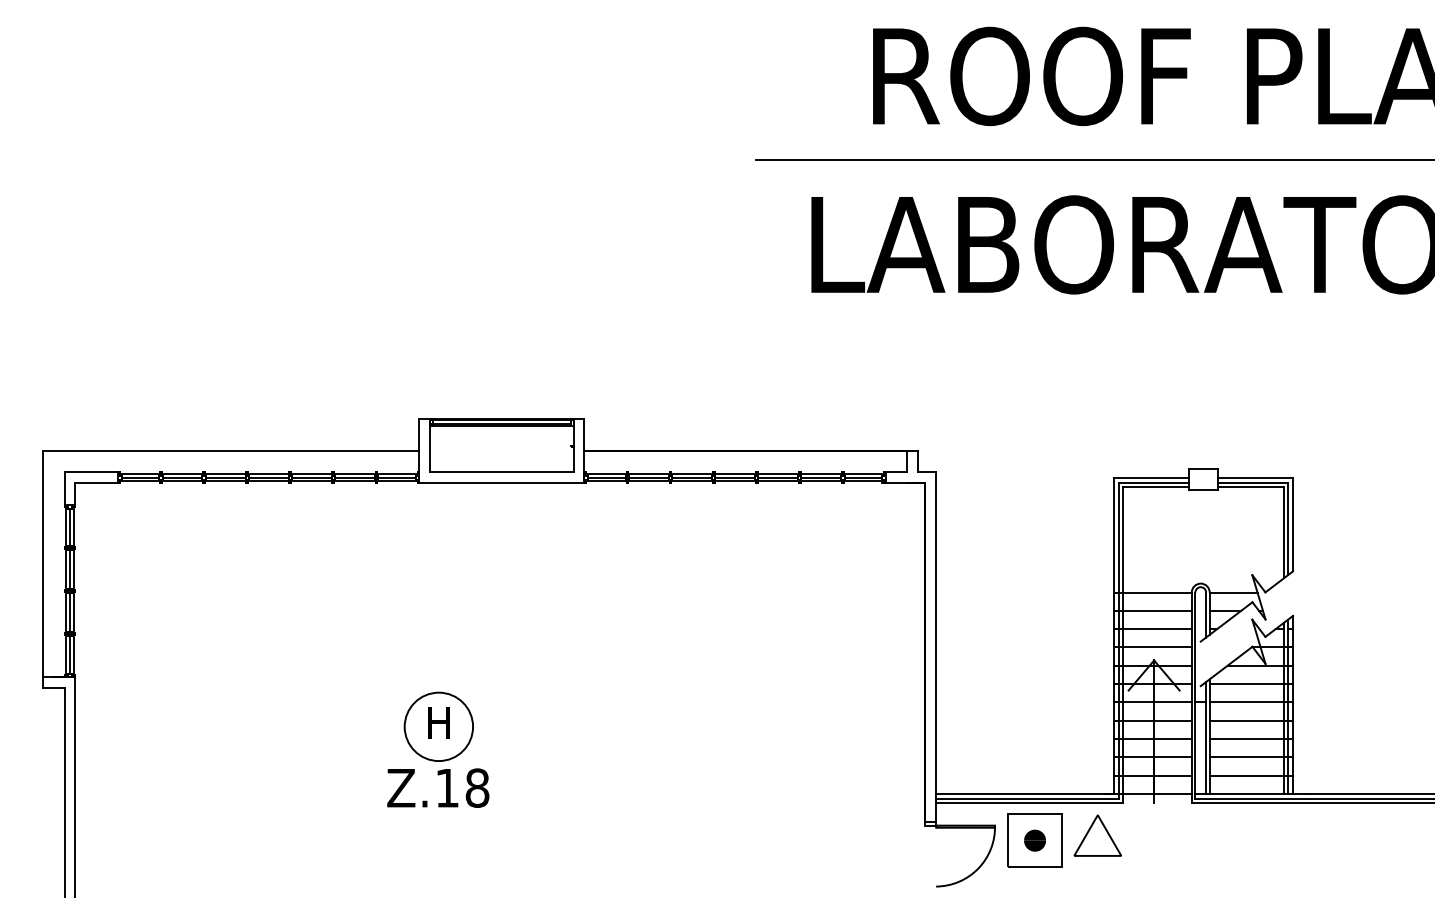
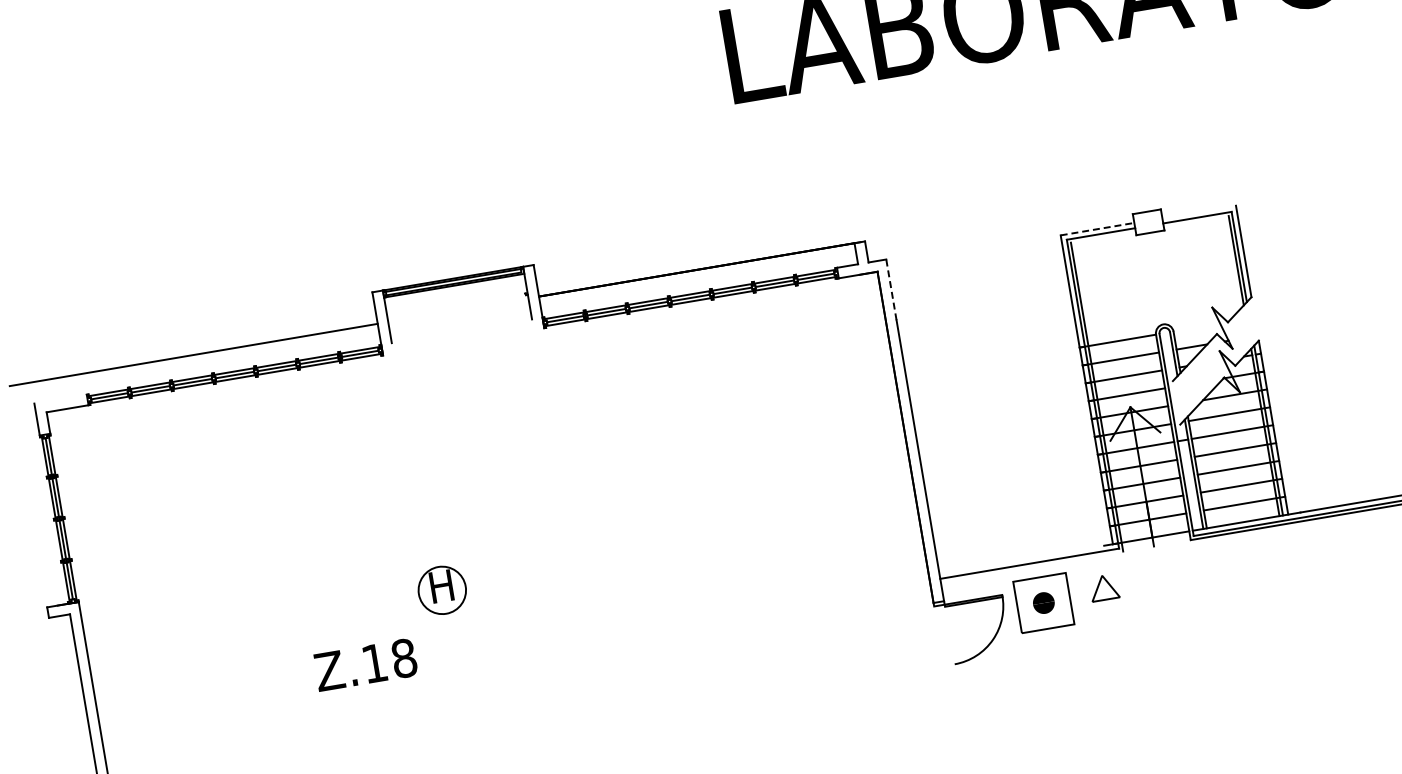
line: (91, 472) -> (60, 399), removed
line: (501, 472) -> (461, 331), removed
line: (1151, 477) -> (1097, 228), solid -> dashed
line: (1255, 477) -> (1199, 211), removed
line: (501, 483) -> (463, 342), removed
line: (1155, 486) -> (1103, 236), removed
line: (1250, 486) -> (1195, 221), removed
line: (936, 503) -> (891, 289), solid -> dashed
line: (43, 563) -> (28, 496), removed
line: (1233, 592) -> (1196, 327), removed
circle: (438, 726) -> (441, 590), size x0.7
text: (438, 787) -> (365, 664), moved
line: (1024, 793) -> (1025, 558), removed
line: (1029, 802) -> (1032, 566), removed
part: (1097, 835) -> (1104, 587), size x0.6

